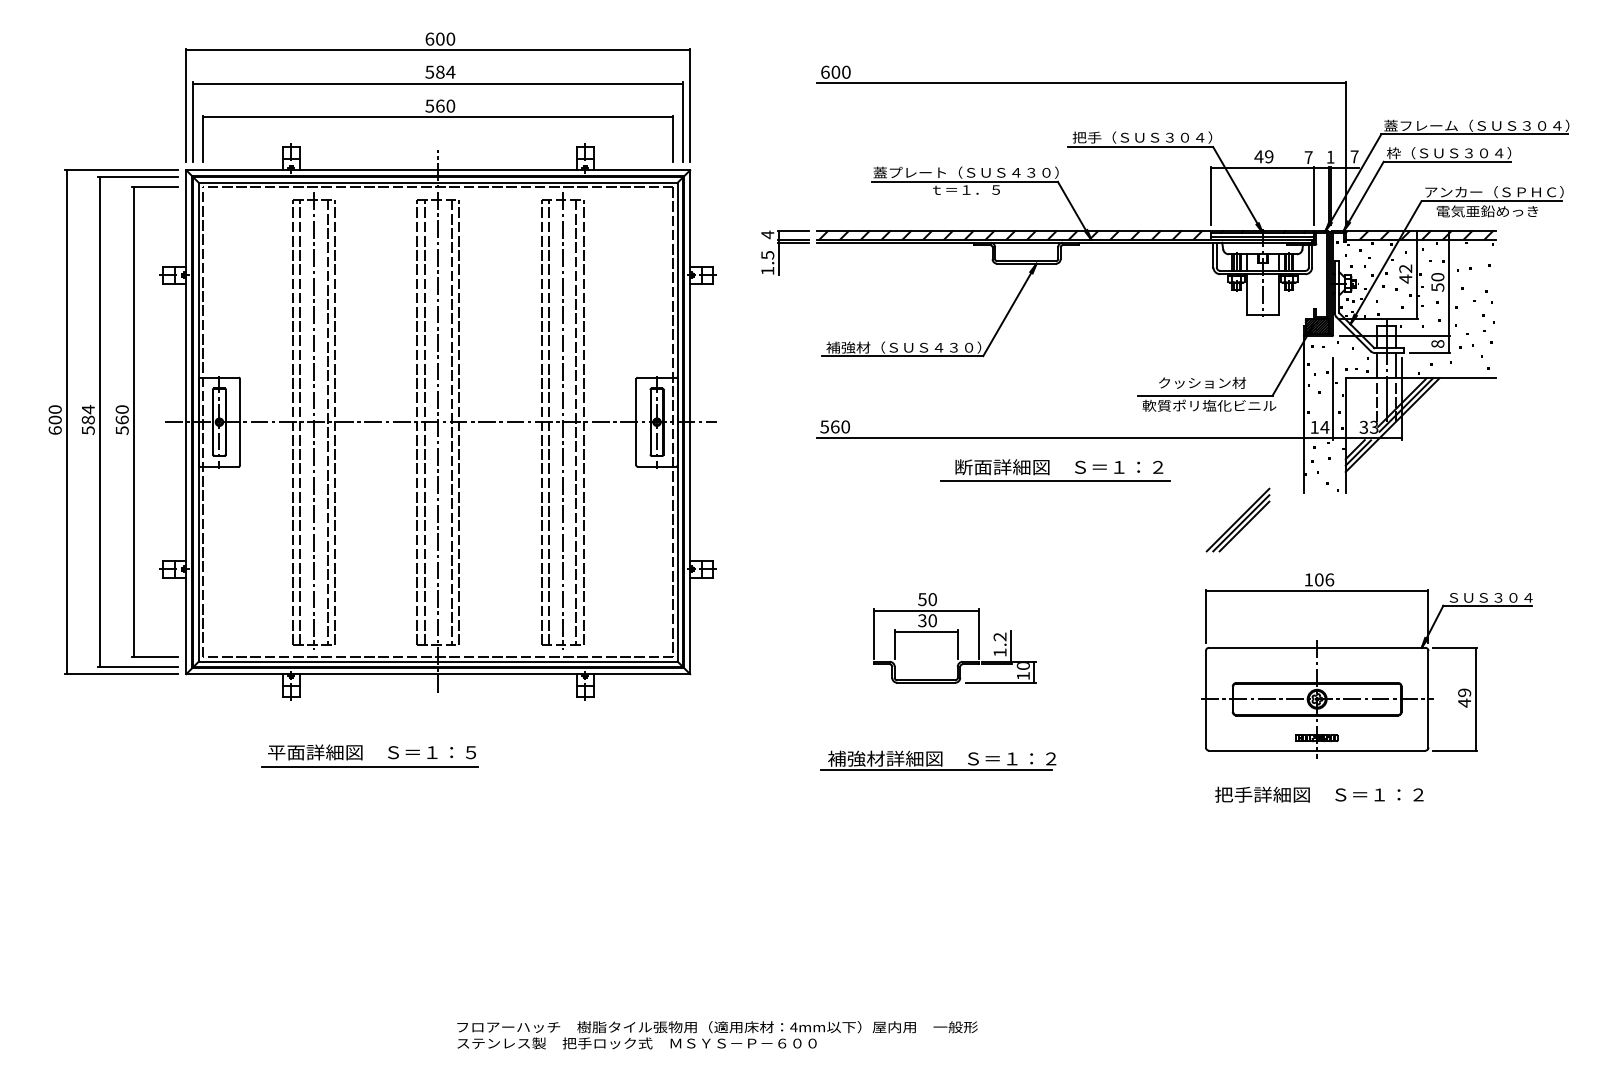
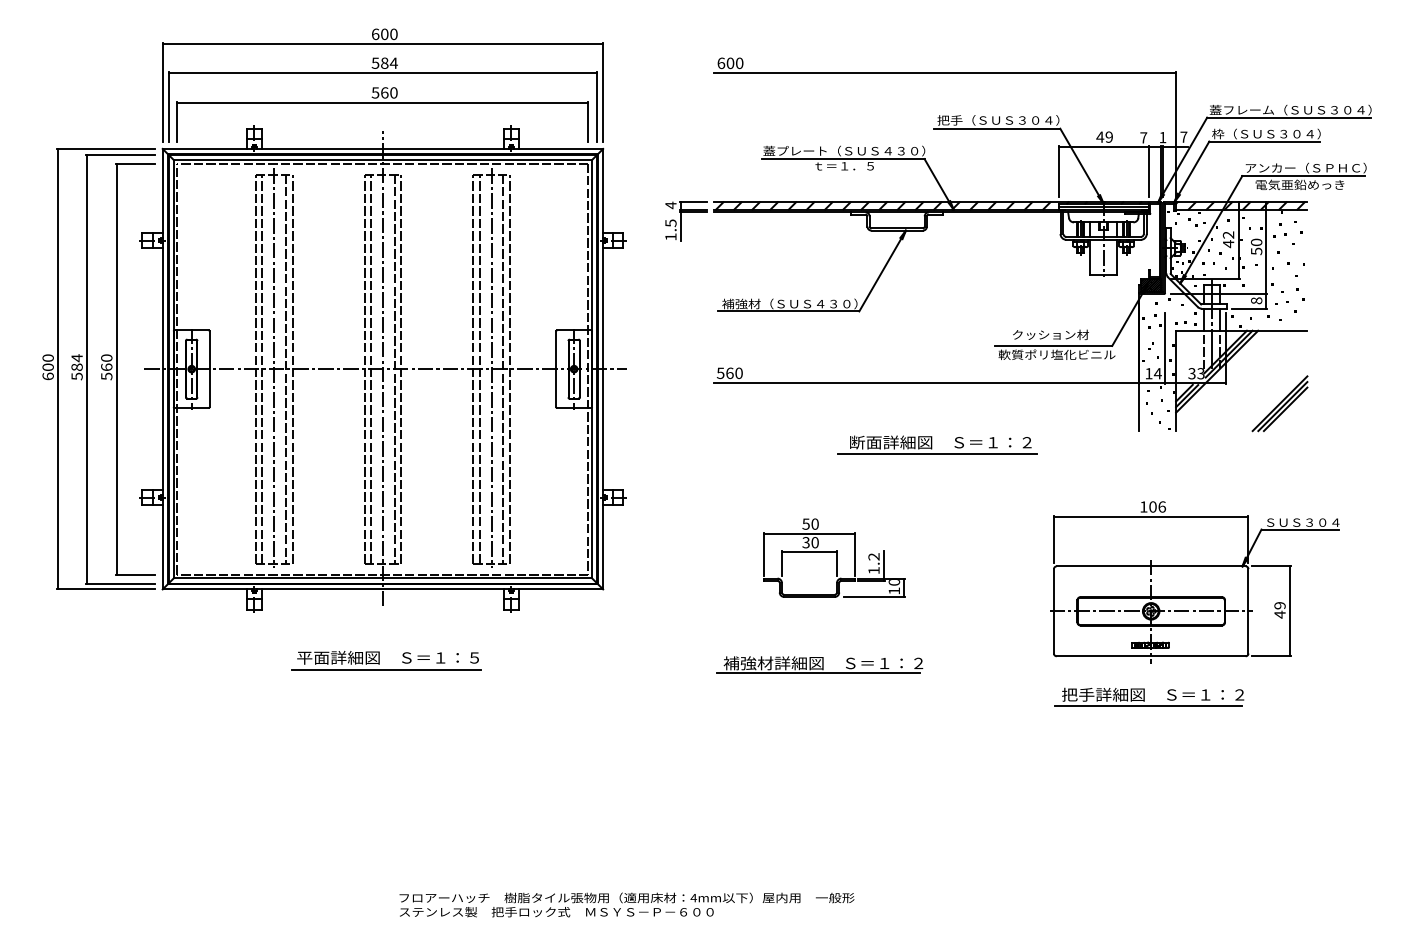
part: (1055, 469) -> (937, 444), moved
part: (1237, 519) -> (1279, 403), moved
part: (362, 755) -> (379, 660), moved
line: (1314, 808) -> (1148, 706), added

